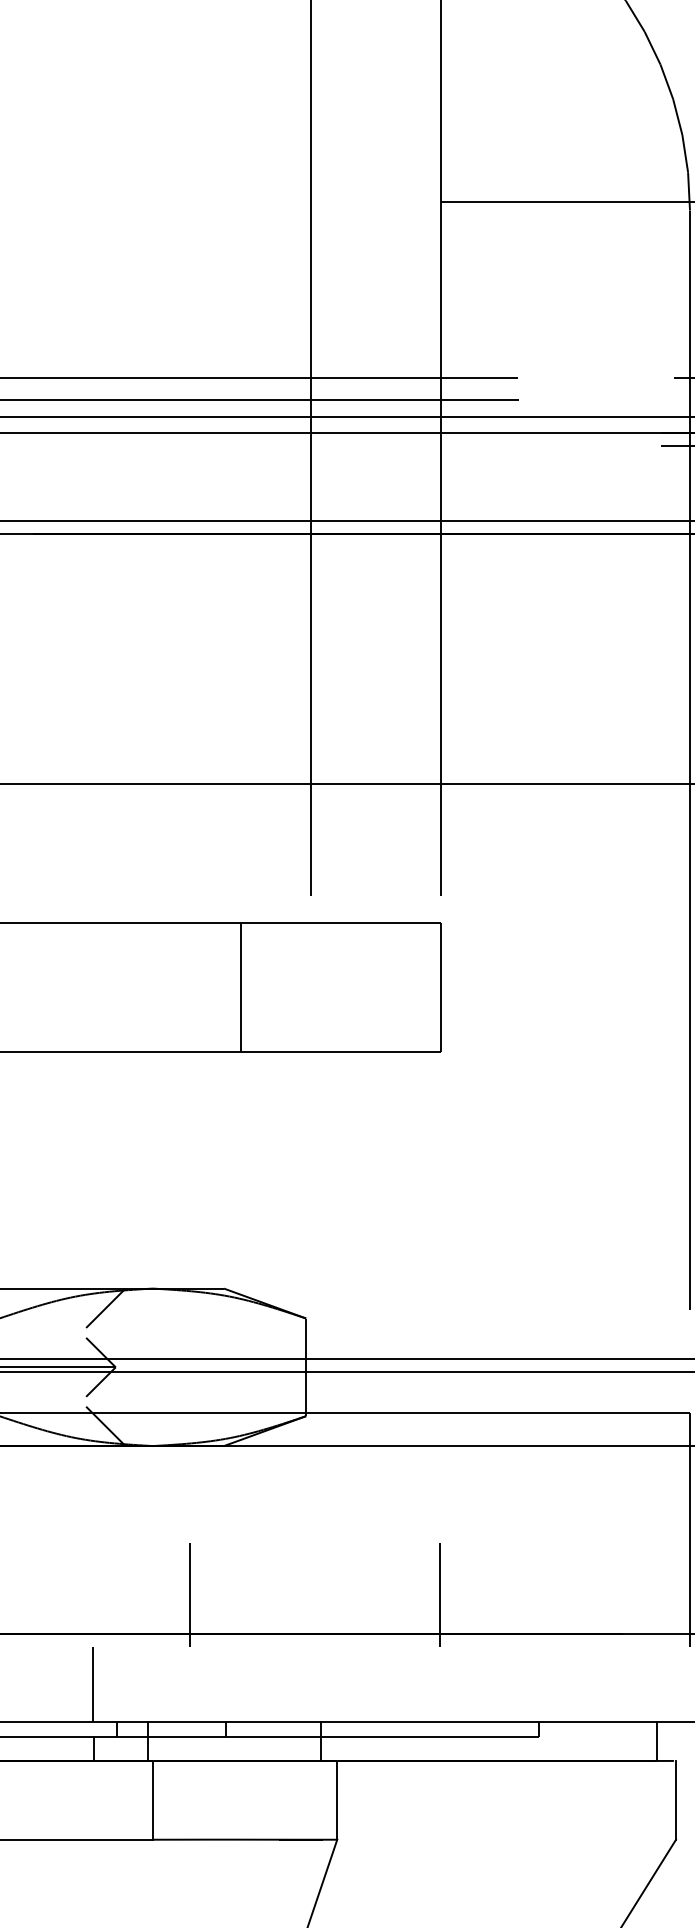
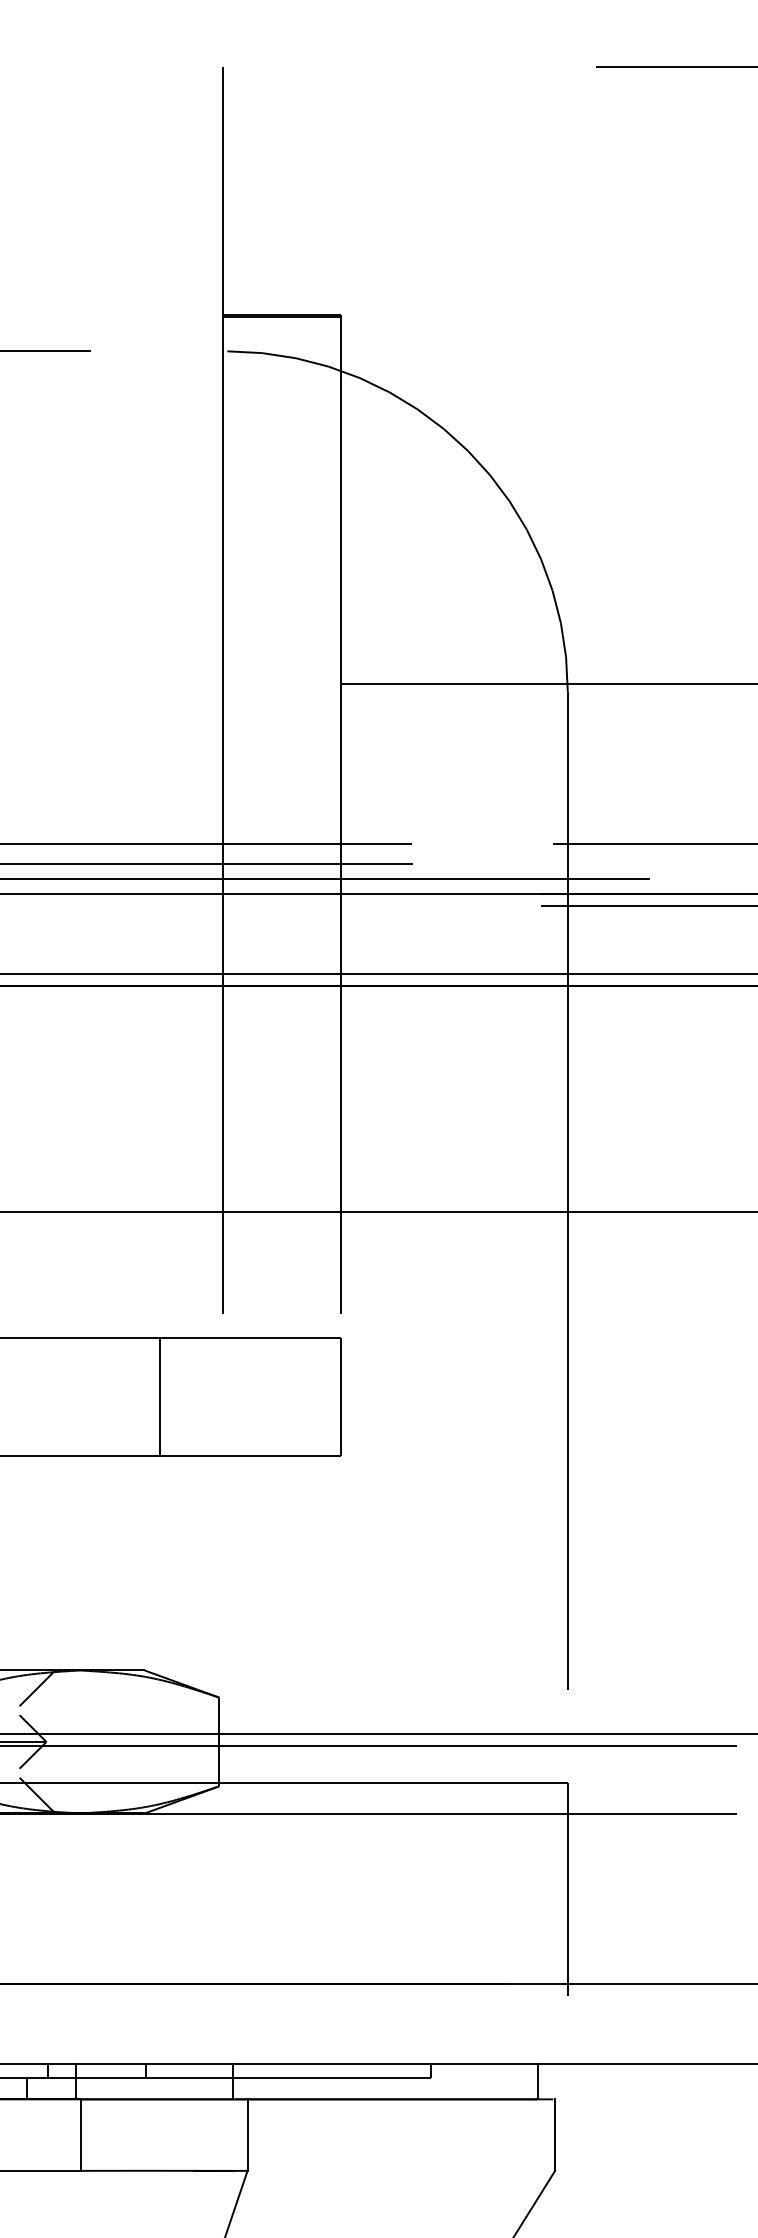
line: (189, 1594) -> (113, 1948), removed
line: (439, 1594) -> (340, 1948), removed
line: (92, 1684) -> (25, 2029), removed

